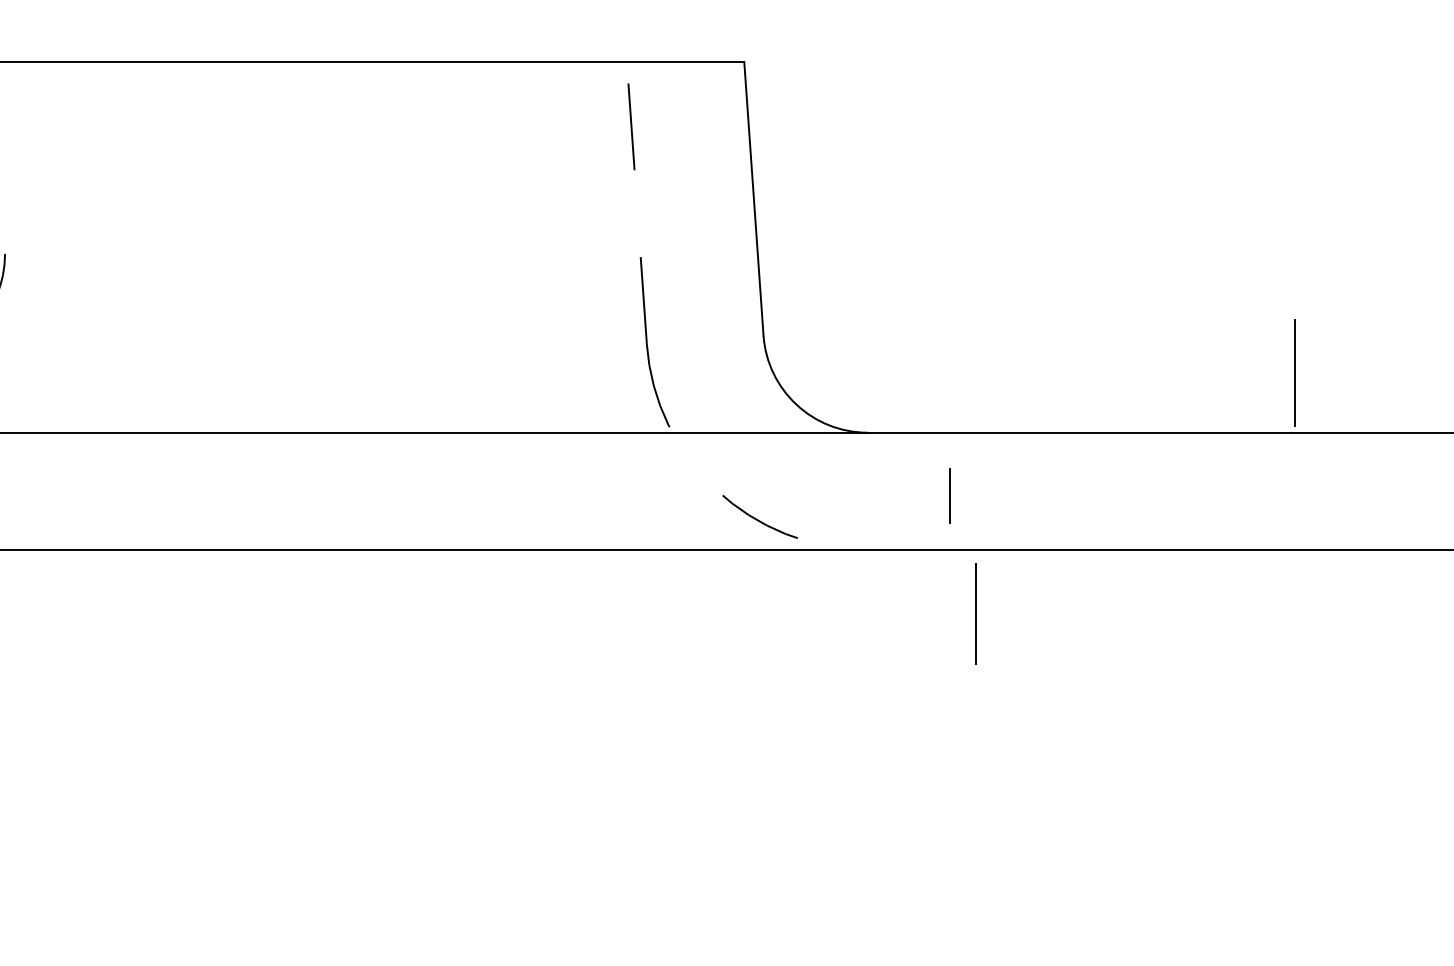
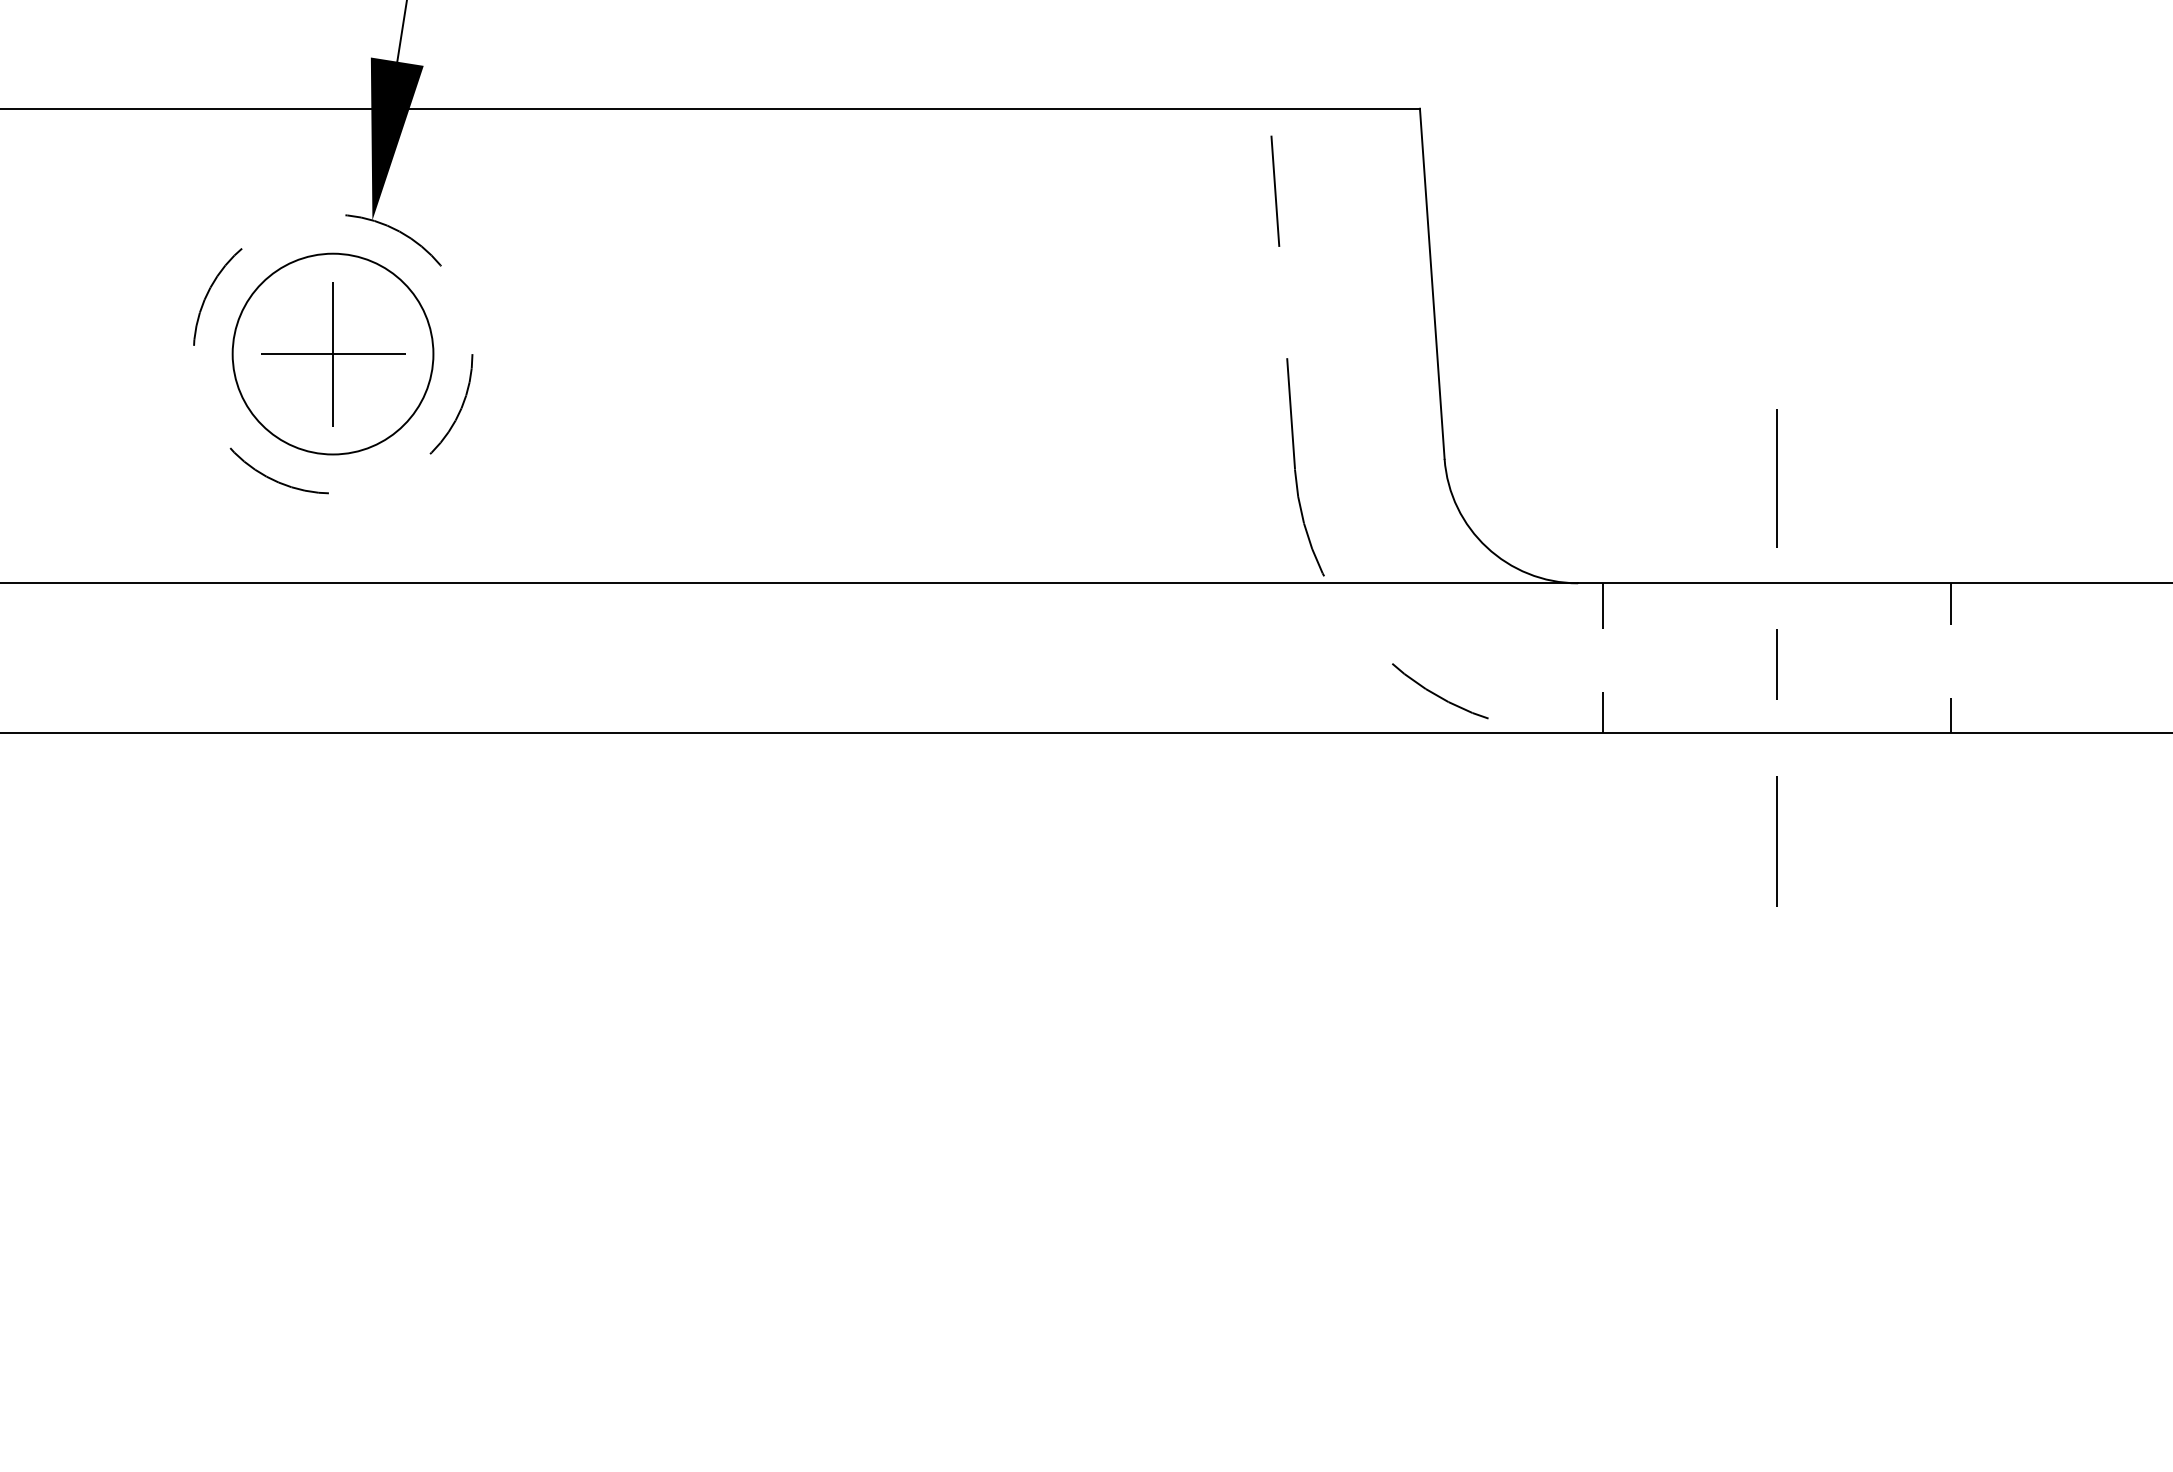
line: (1293, 372) -> (1776, 478), moved
line: (1159, 448) -> (1951, 603), added
line: (887, 450) -> (1603, 605), added
line: (949, 496) -> (1776, 664), moved
line: (887, 533) -> (1603, 712), added
line: (1159, 535) -> (1951, 715), added
line: (974, 613) -> (1776, 841), moved

